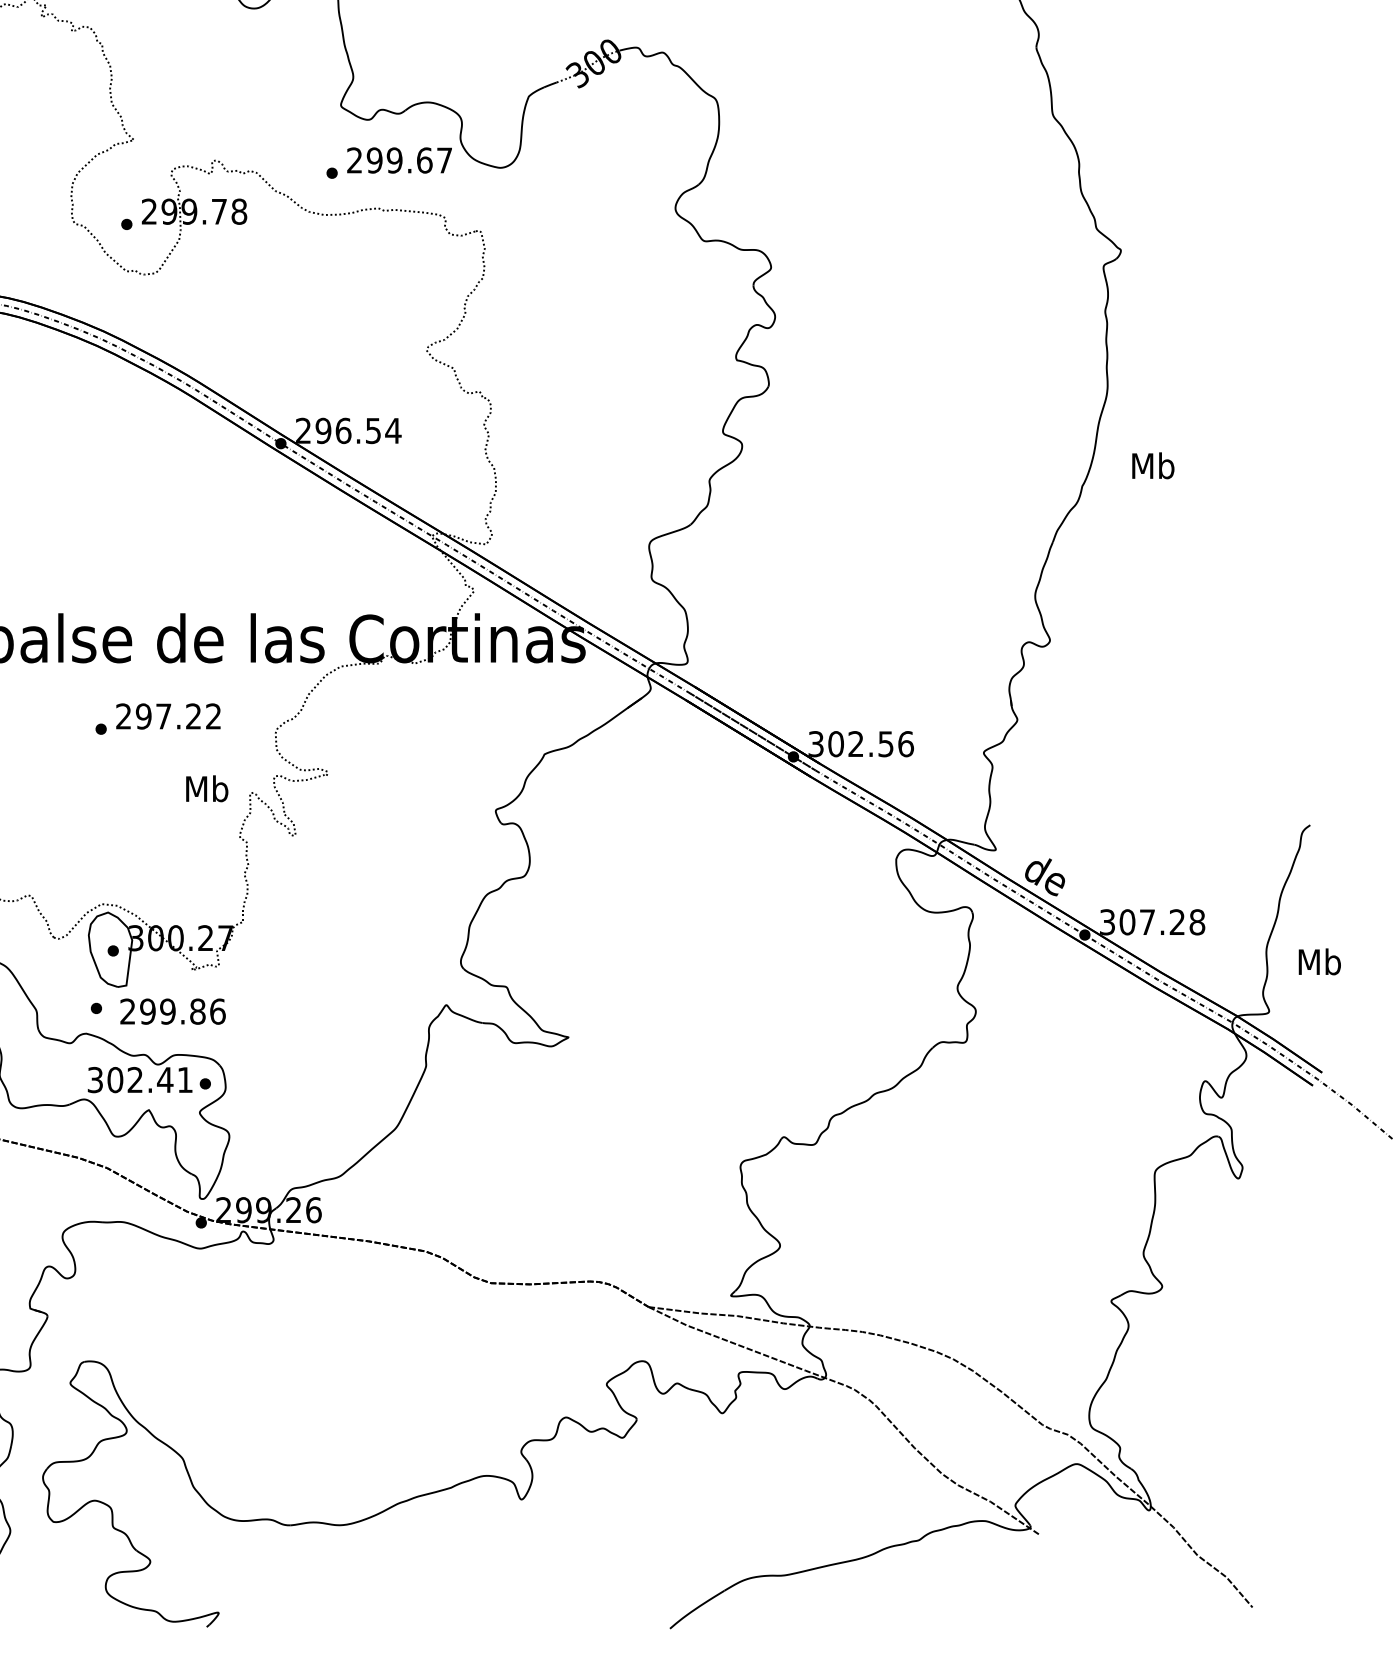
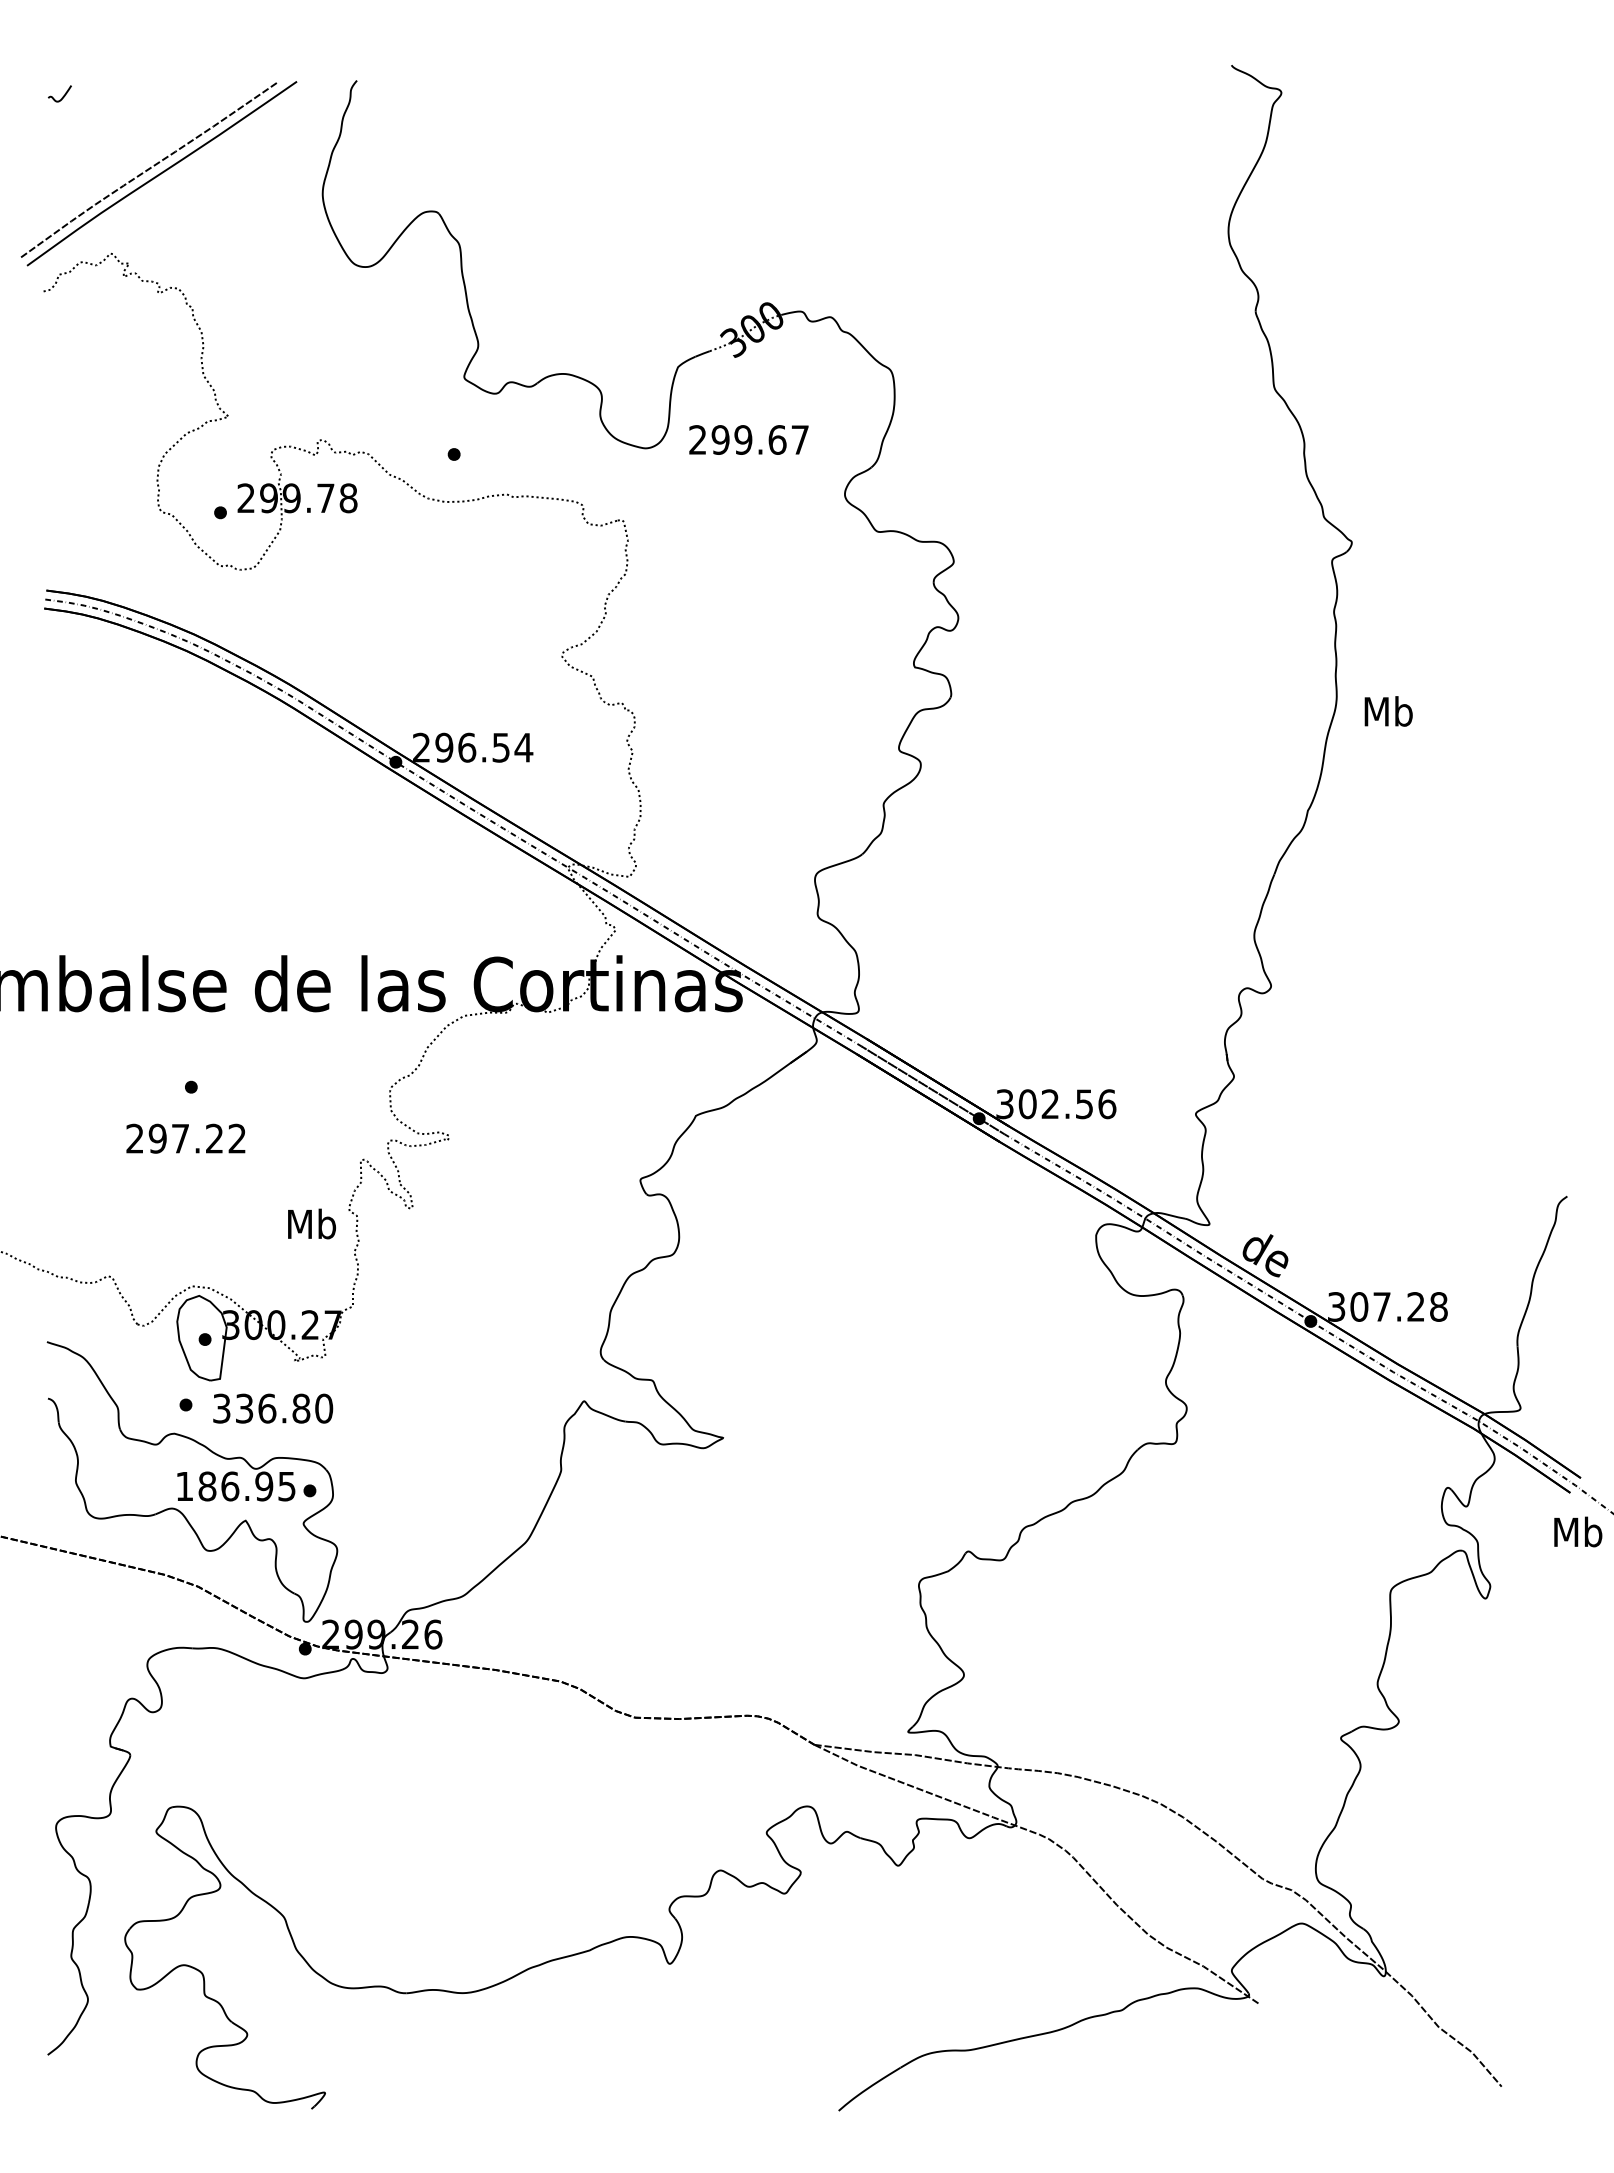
text: (399, 160) -> (748, 439), moved
text: (1153, 465) -> (1388, 711), moved
text: (168, 716) -> (185, 1138), moved
text: (206, 788) -> (311, 1223), moved
text: (1320, 961) -> (1578, 1531), moved
text: (173, 1011) -> (273, 1408), 299.86 -> 336.80
text: (139, 1080) -> (235, 1486), 302.41 -> 186.95

